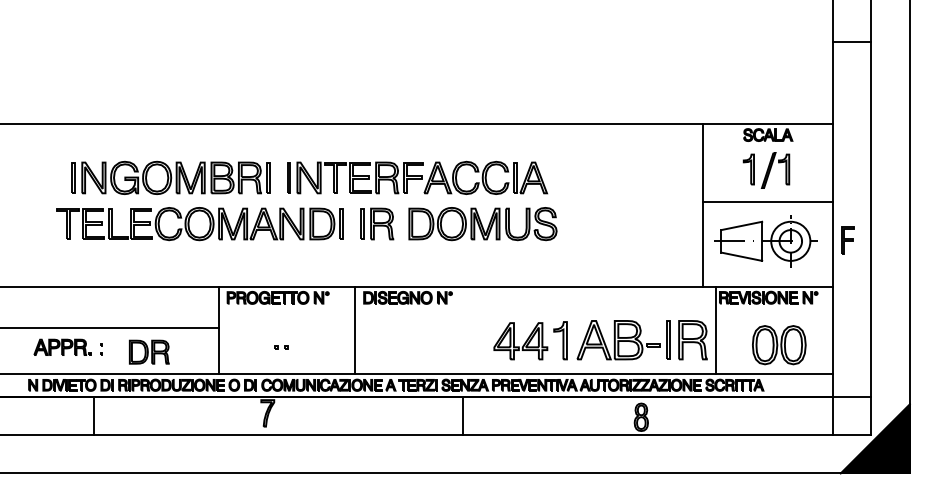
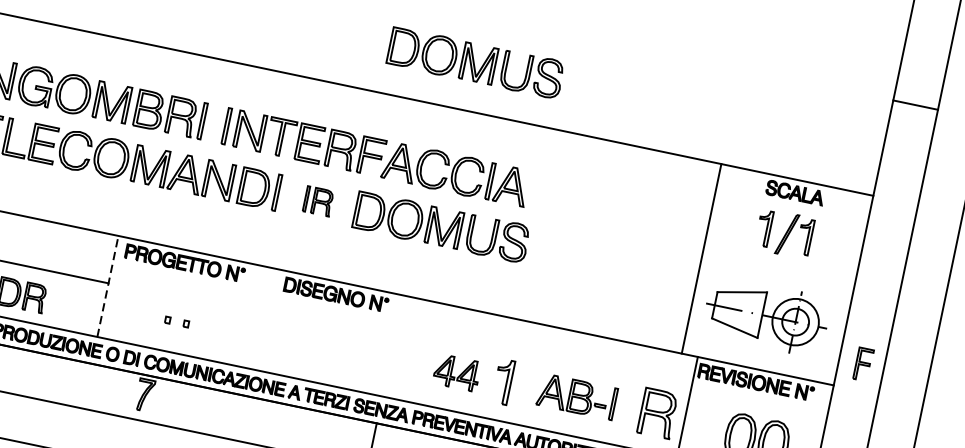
part: (482, 83) -> (475, 63), added
line: (767, 201) -> (778, 270), removed
part: (377, 223) -> (318, 200), size x0.7
part: (847, 240) -> (862, 364), moved
line: (218, 329) -> (107, 285), solid -> dashed
line: (355, 329) -> (267, 318), removed
part: (623, 340) -> (576, 396), size x0.7
part: (520, 341) -> (456, 373), size x0.7
part: (281, 347) -> (176, 321), size x1.6

